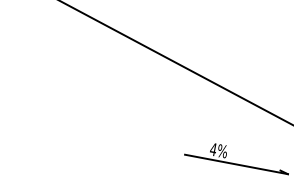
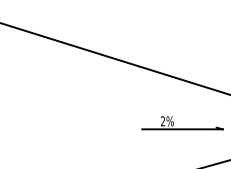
text: (212, 149) -> (162, 121), 4% -> 2%

